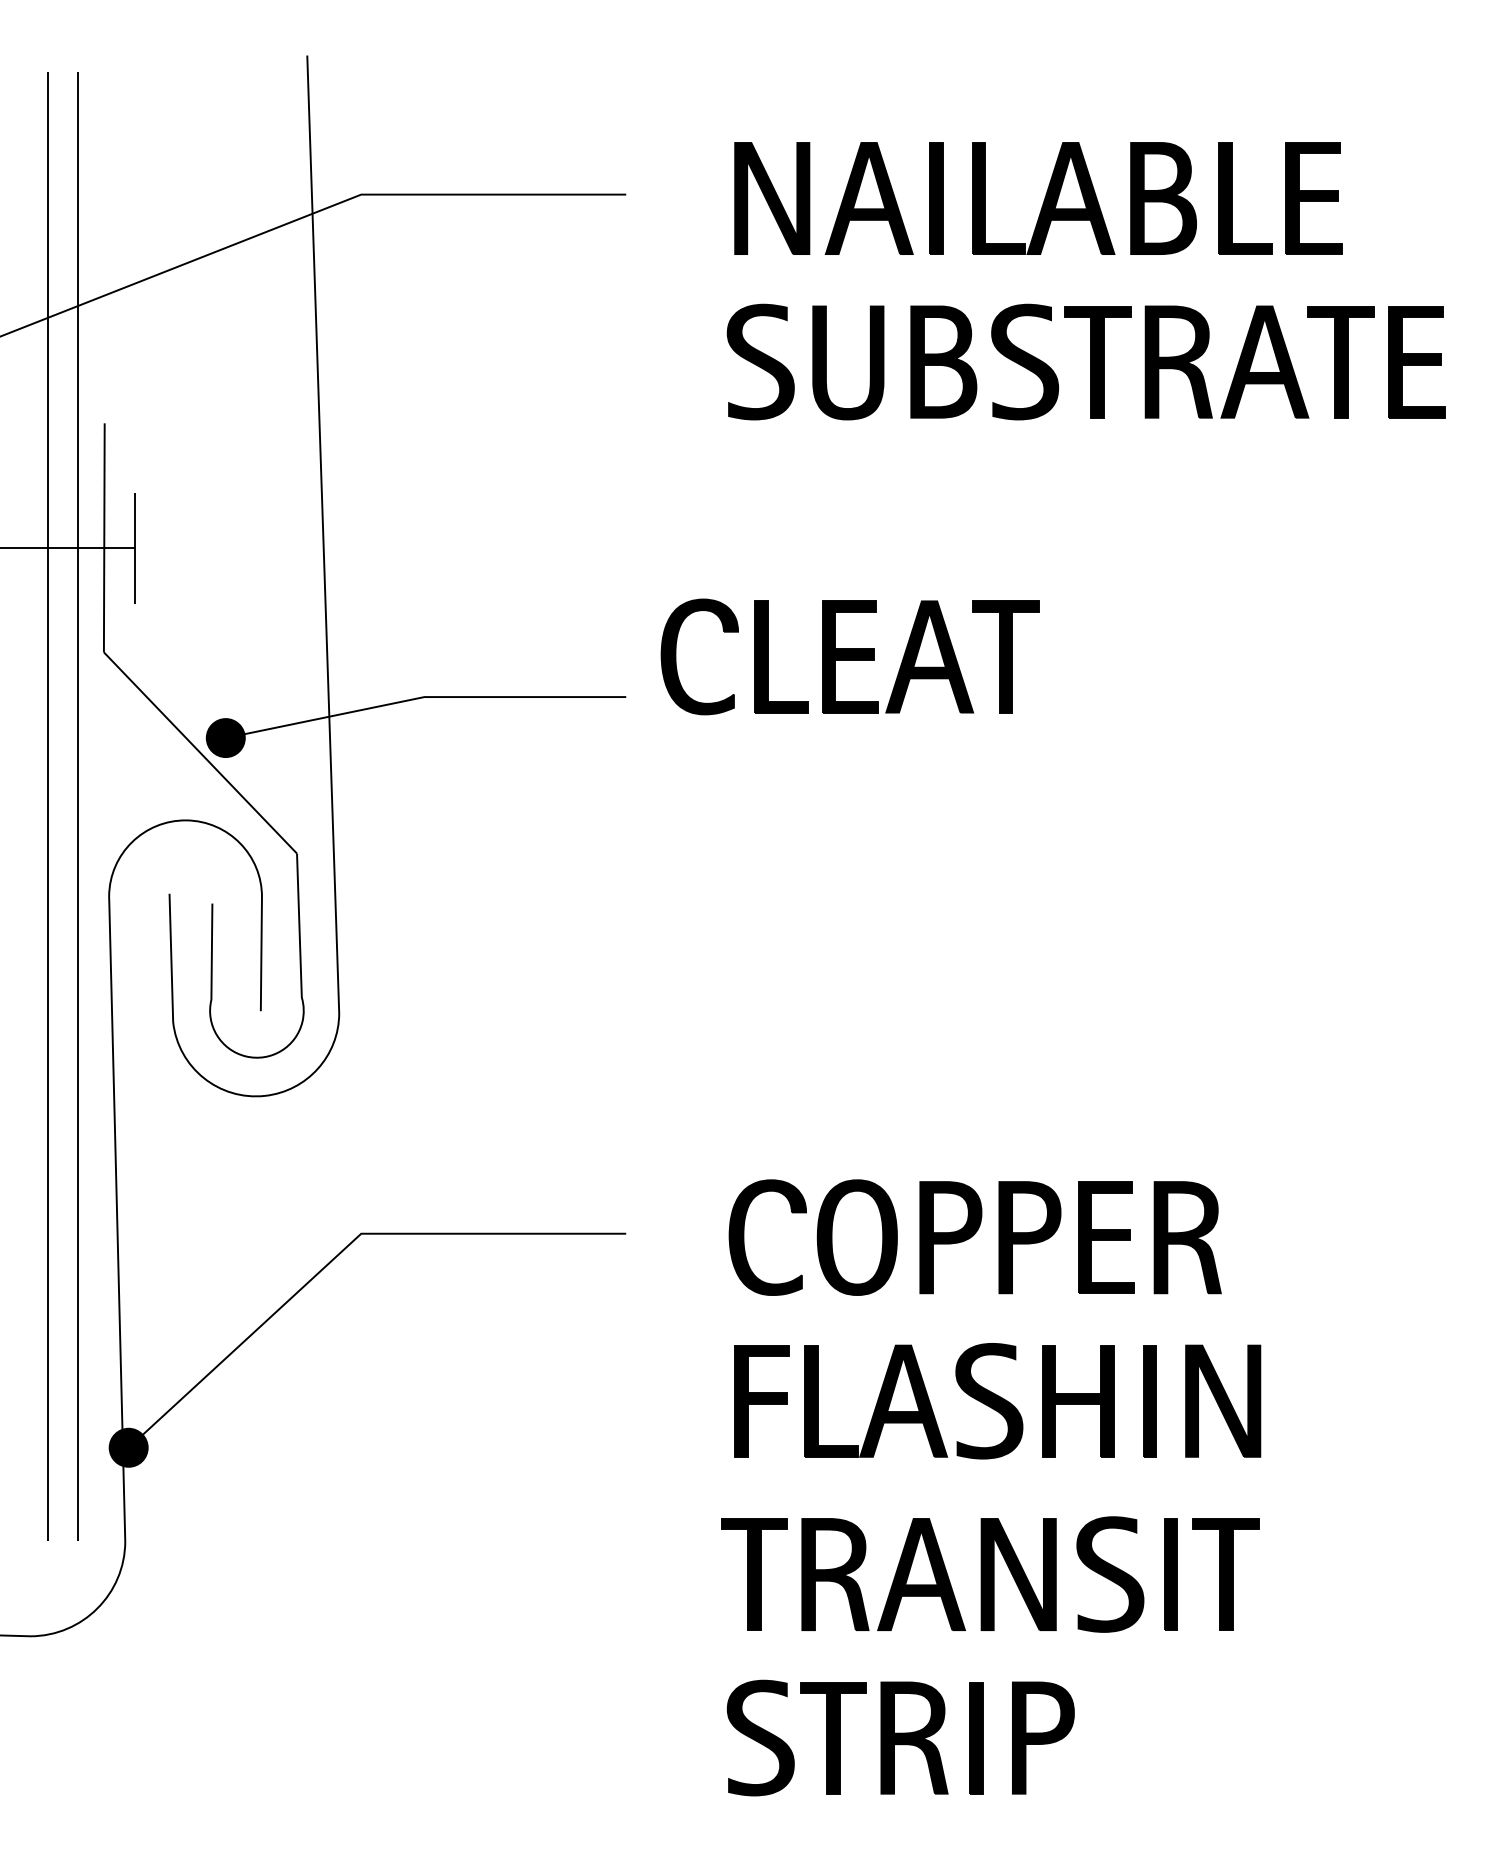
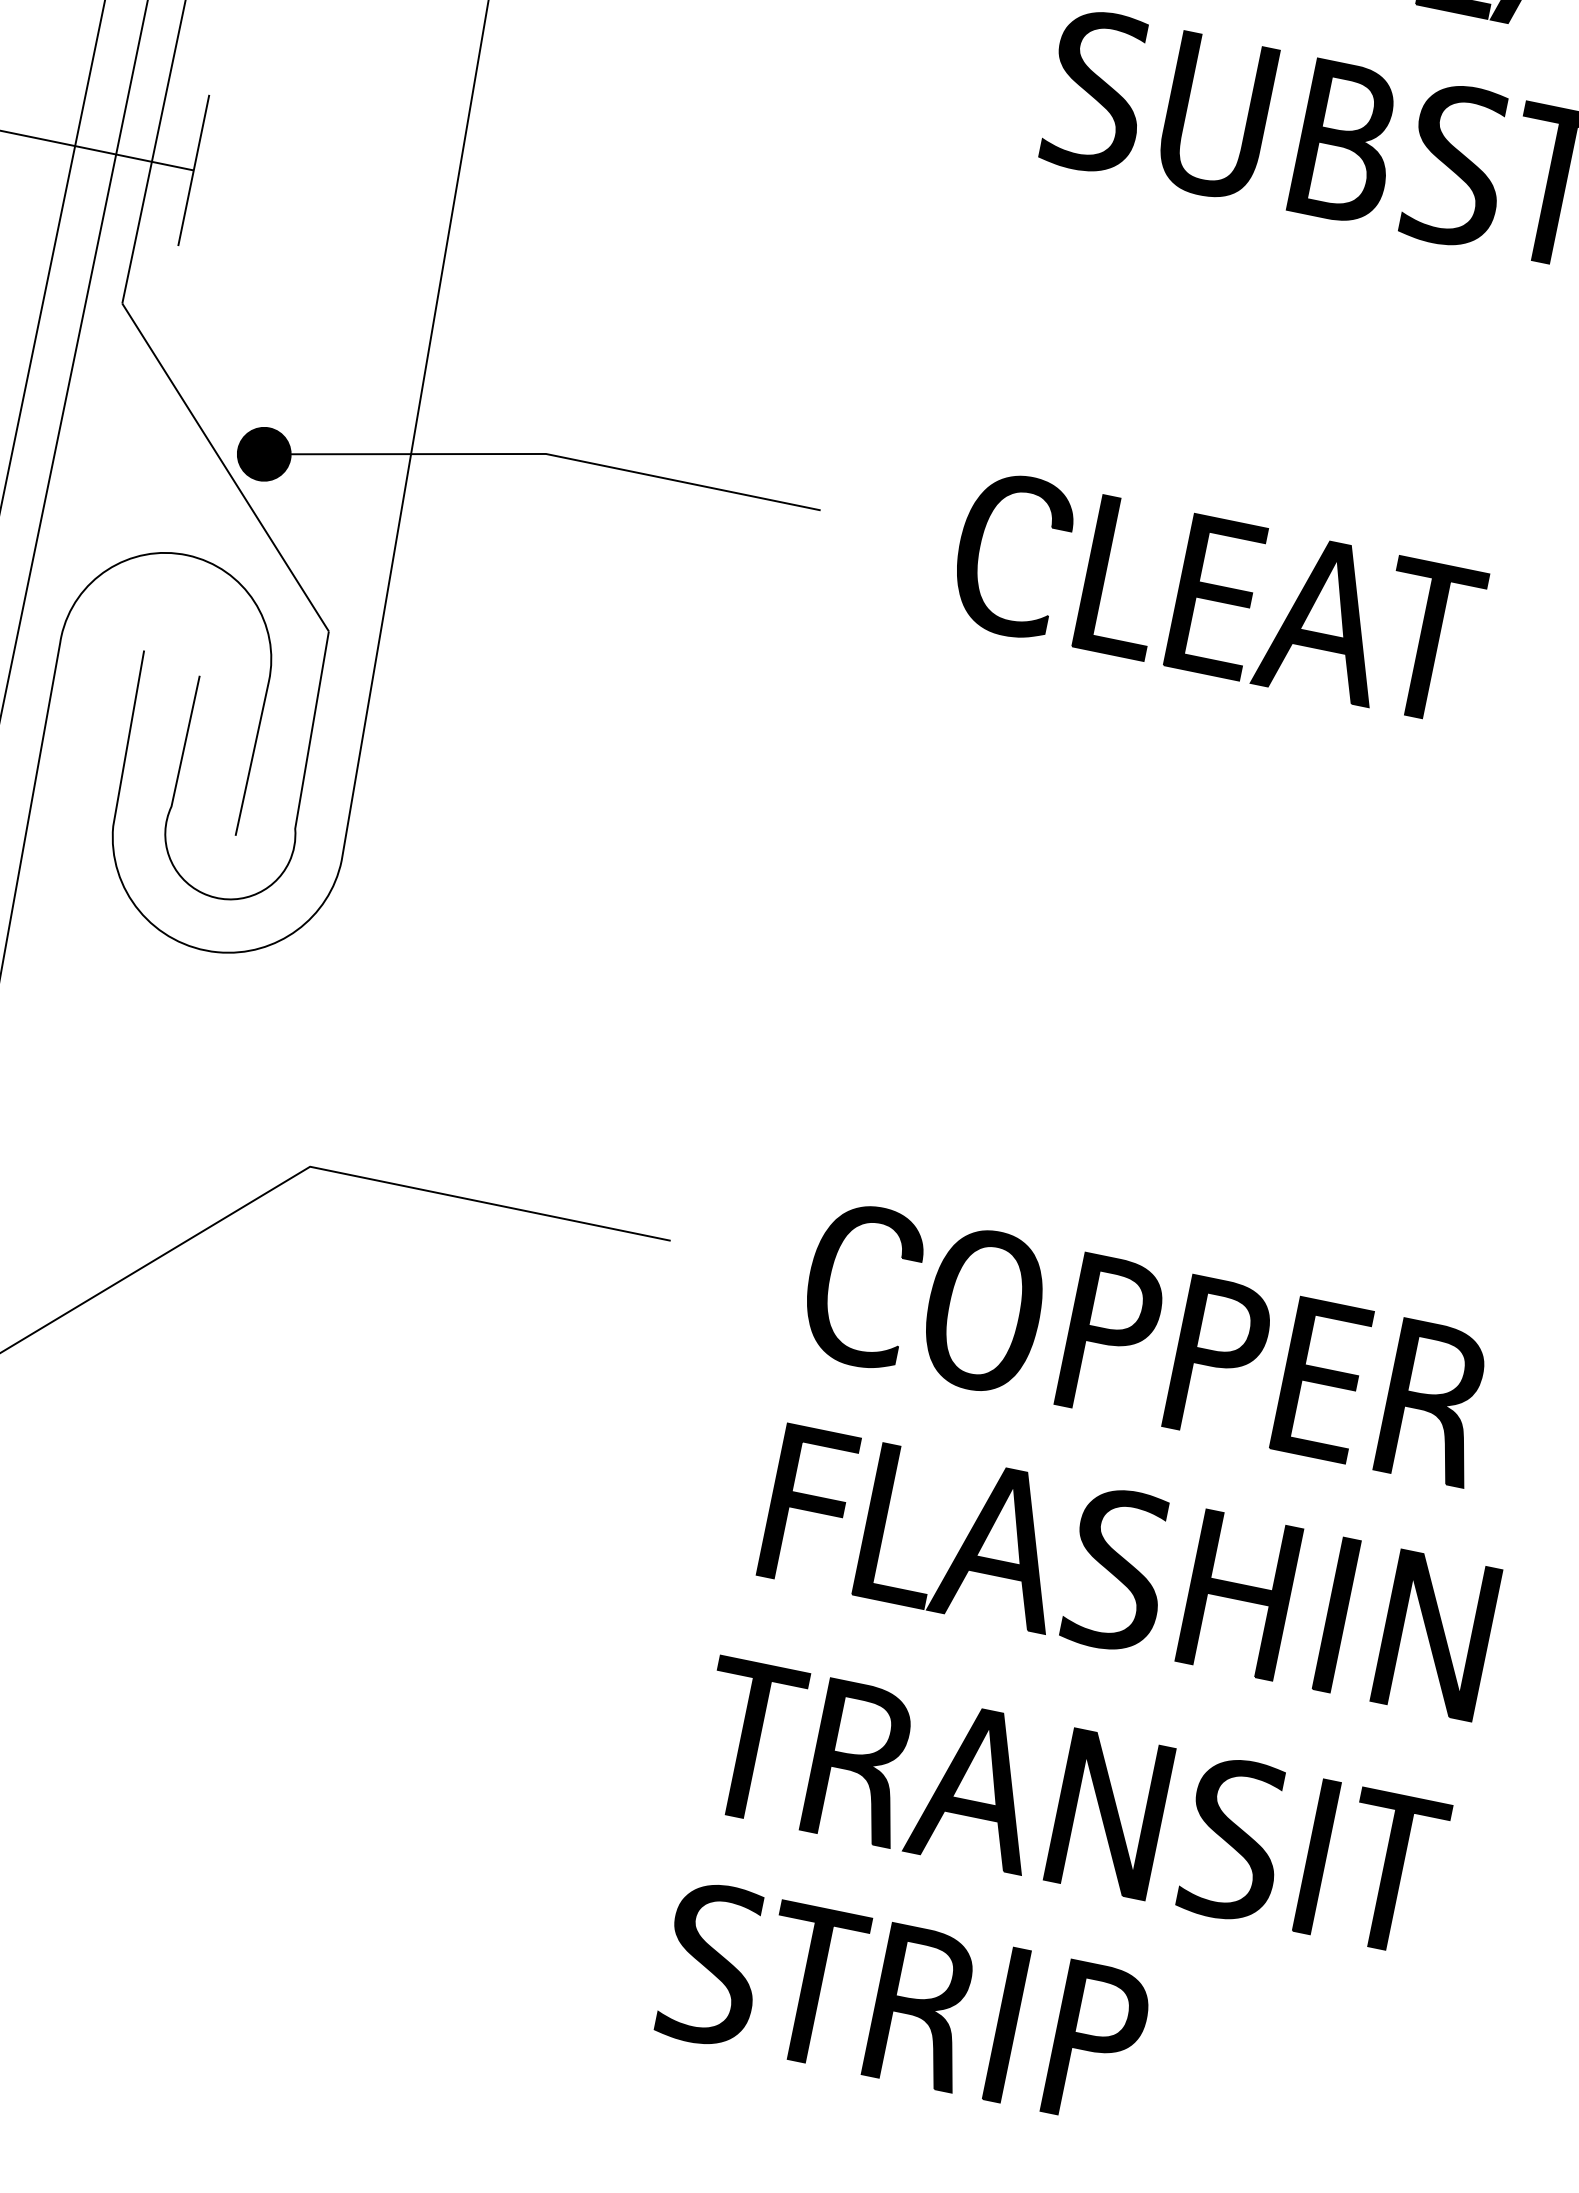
part: (849, 656) -> (1216, 596), moved

